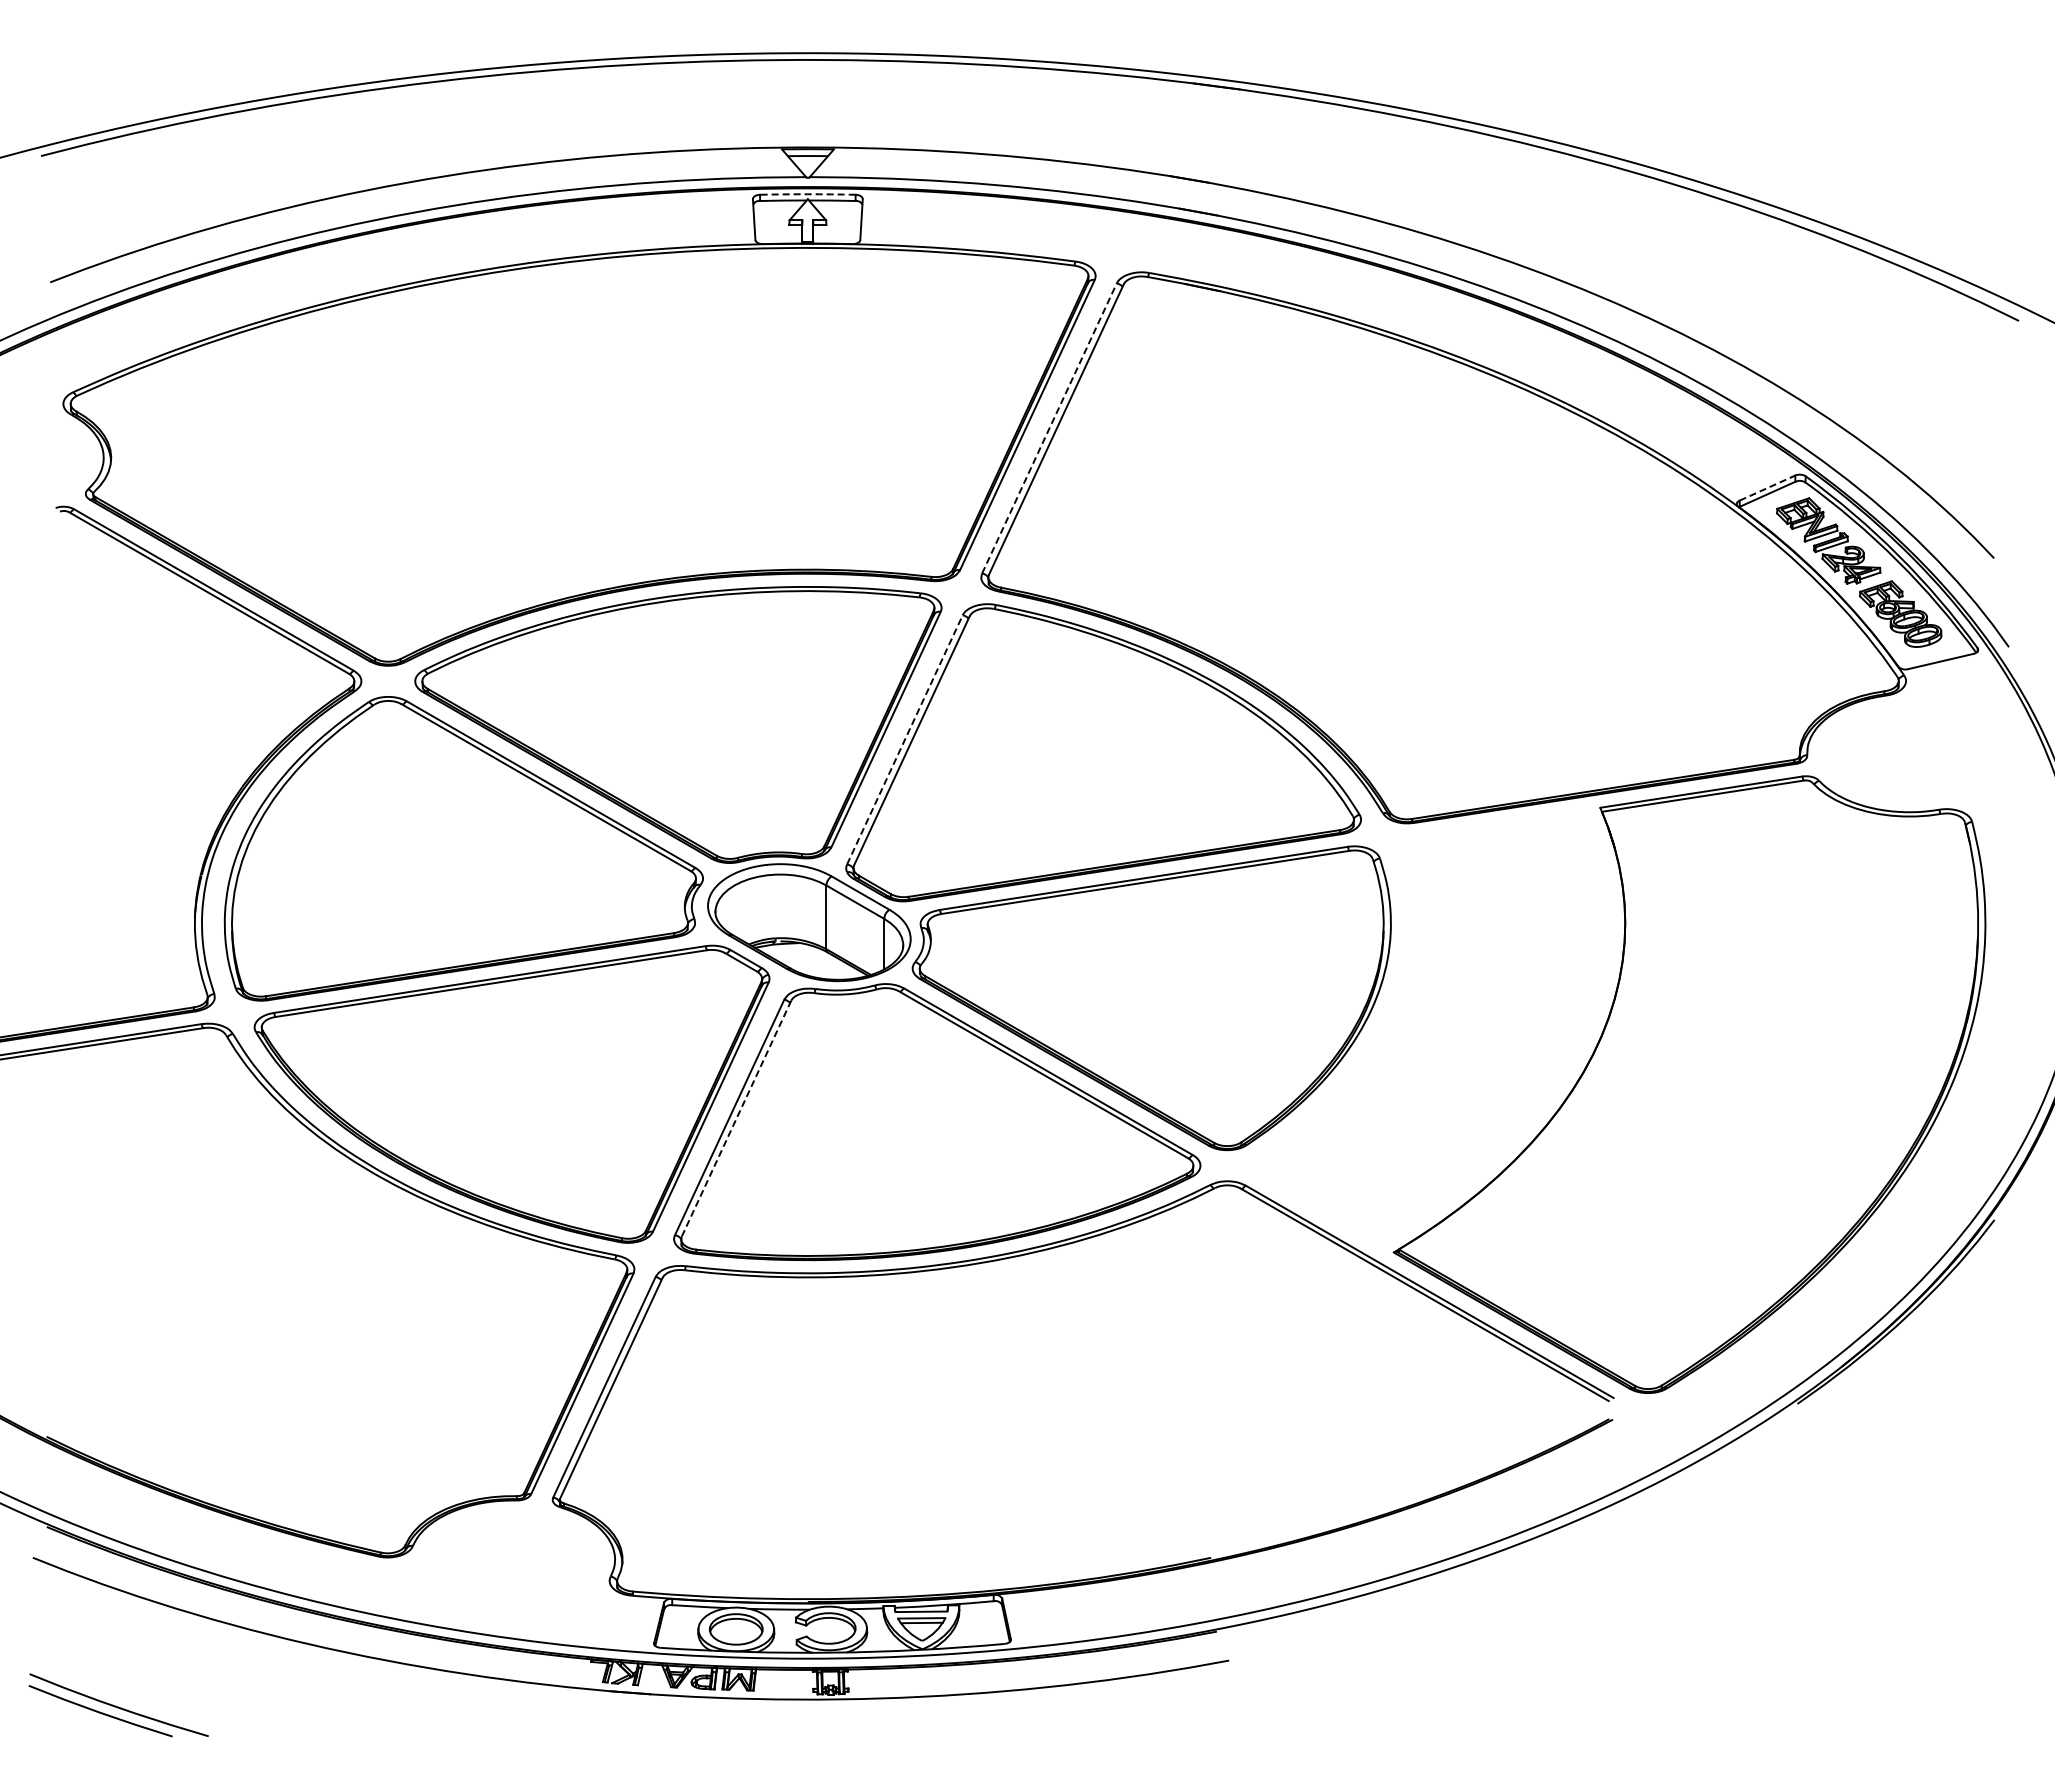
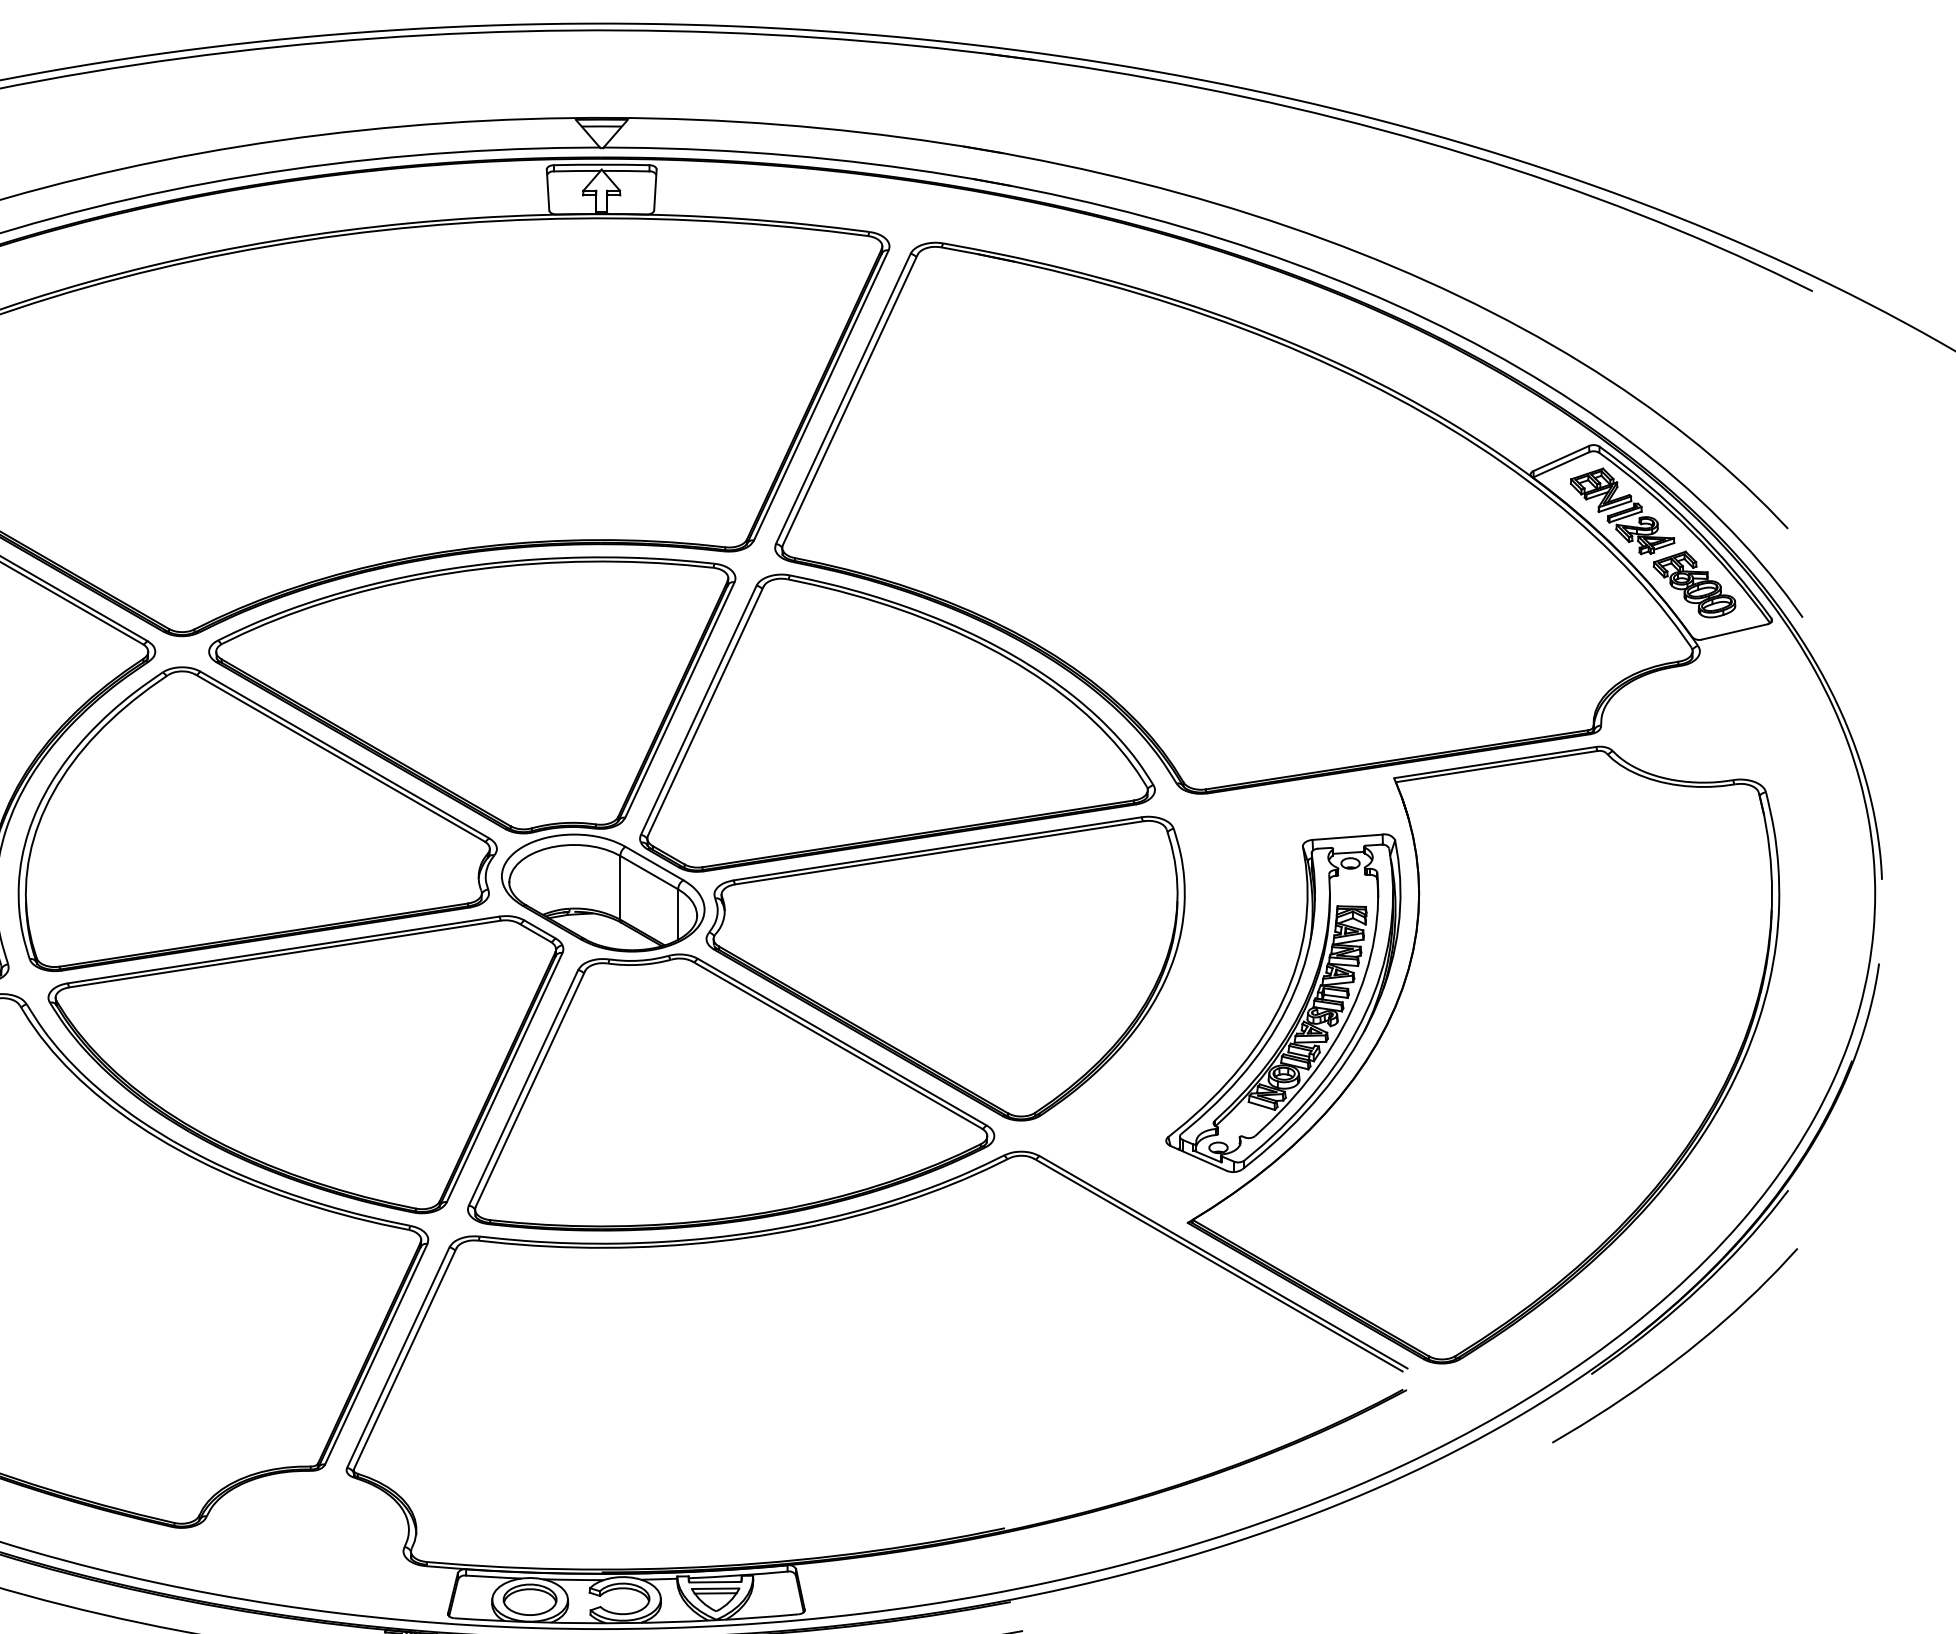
arc: (807, 194) -> (601, 164), dashed -> solid
line: (1049, 428) -> (843, 398), dashed -> solid
line: (1767, 488) -> (1561, 458), dashed -> solid
line: (905, 739) -> (699, 709), dashed -> solid
part: (1489, 1032) -> (1283, 1002), added
line: (736, 1118) -> (530, 1088), dashed -> solid
curve: (1887, 1384) -> (1681, 1354), added

